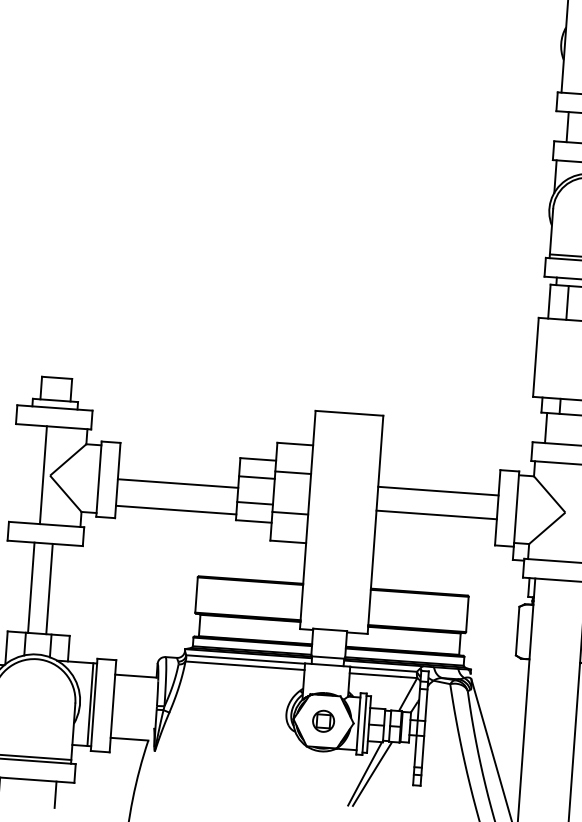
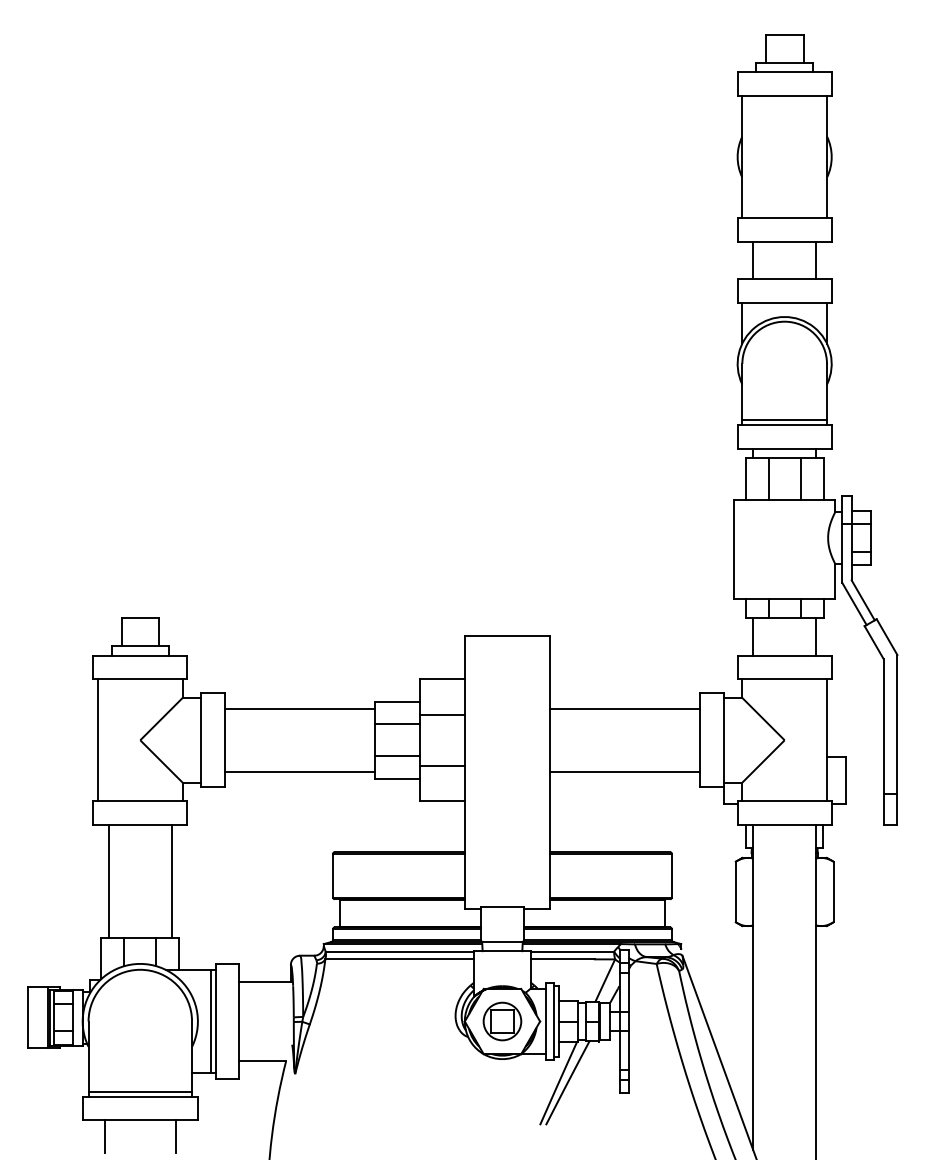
line: (43, 475) -> (97, 740), moved
line: (177, 483) -> (299, 708), moved
line: (438, 490) -> (624, 771), moved
line: (436, 514) -> (624, 708), moved
line: (31, 587) -> (171, 880), moved
line: (49, 588) -> (108, 880), moved
part: (323, 721) -> (502, 1021), size x1.43

